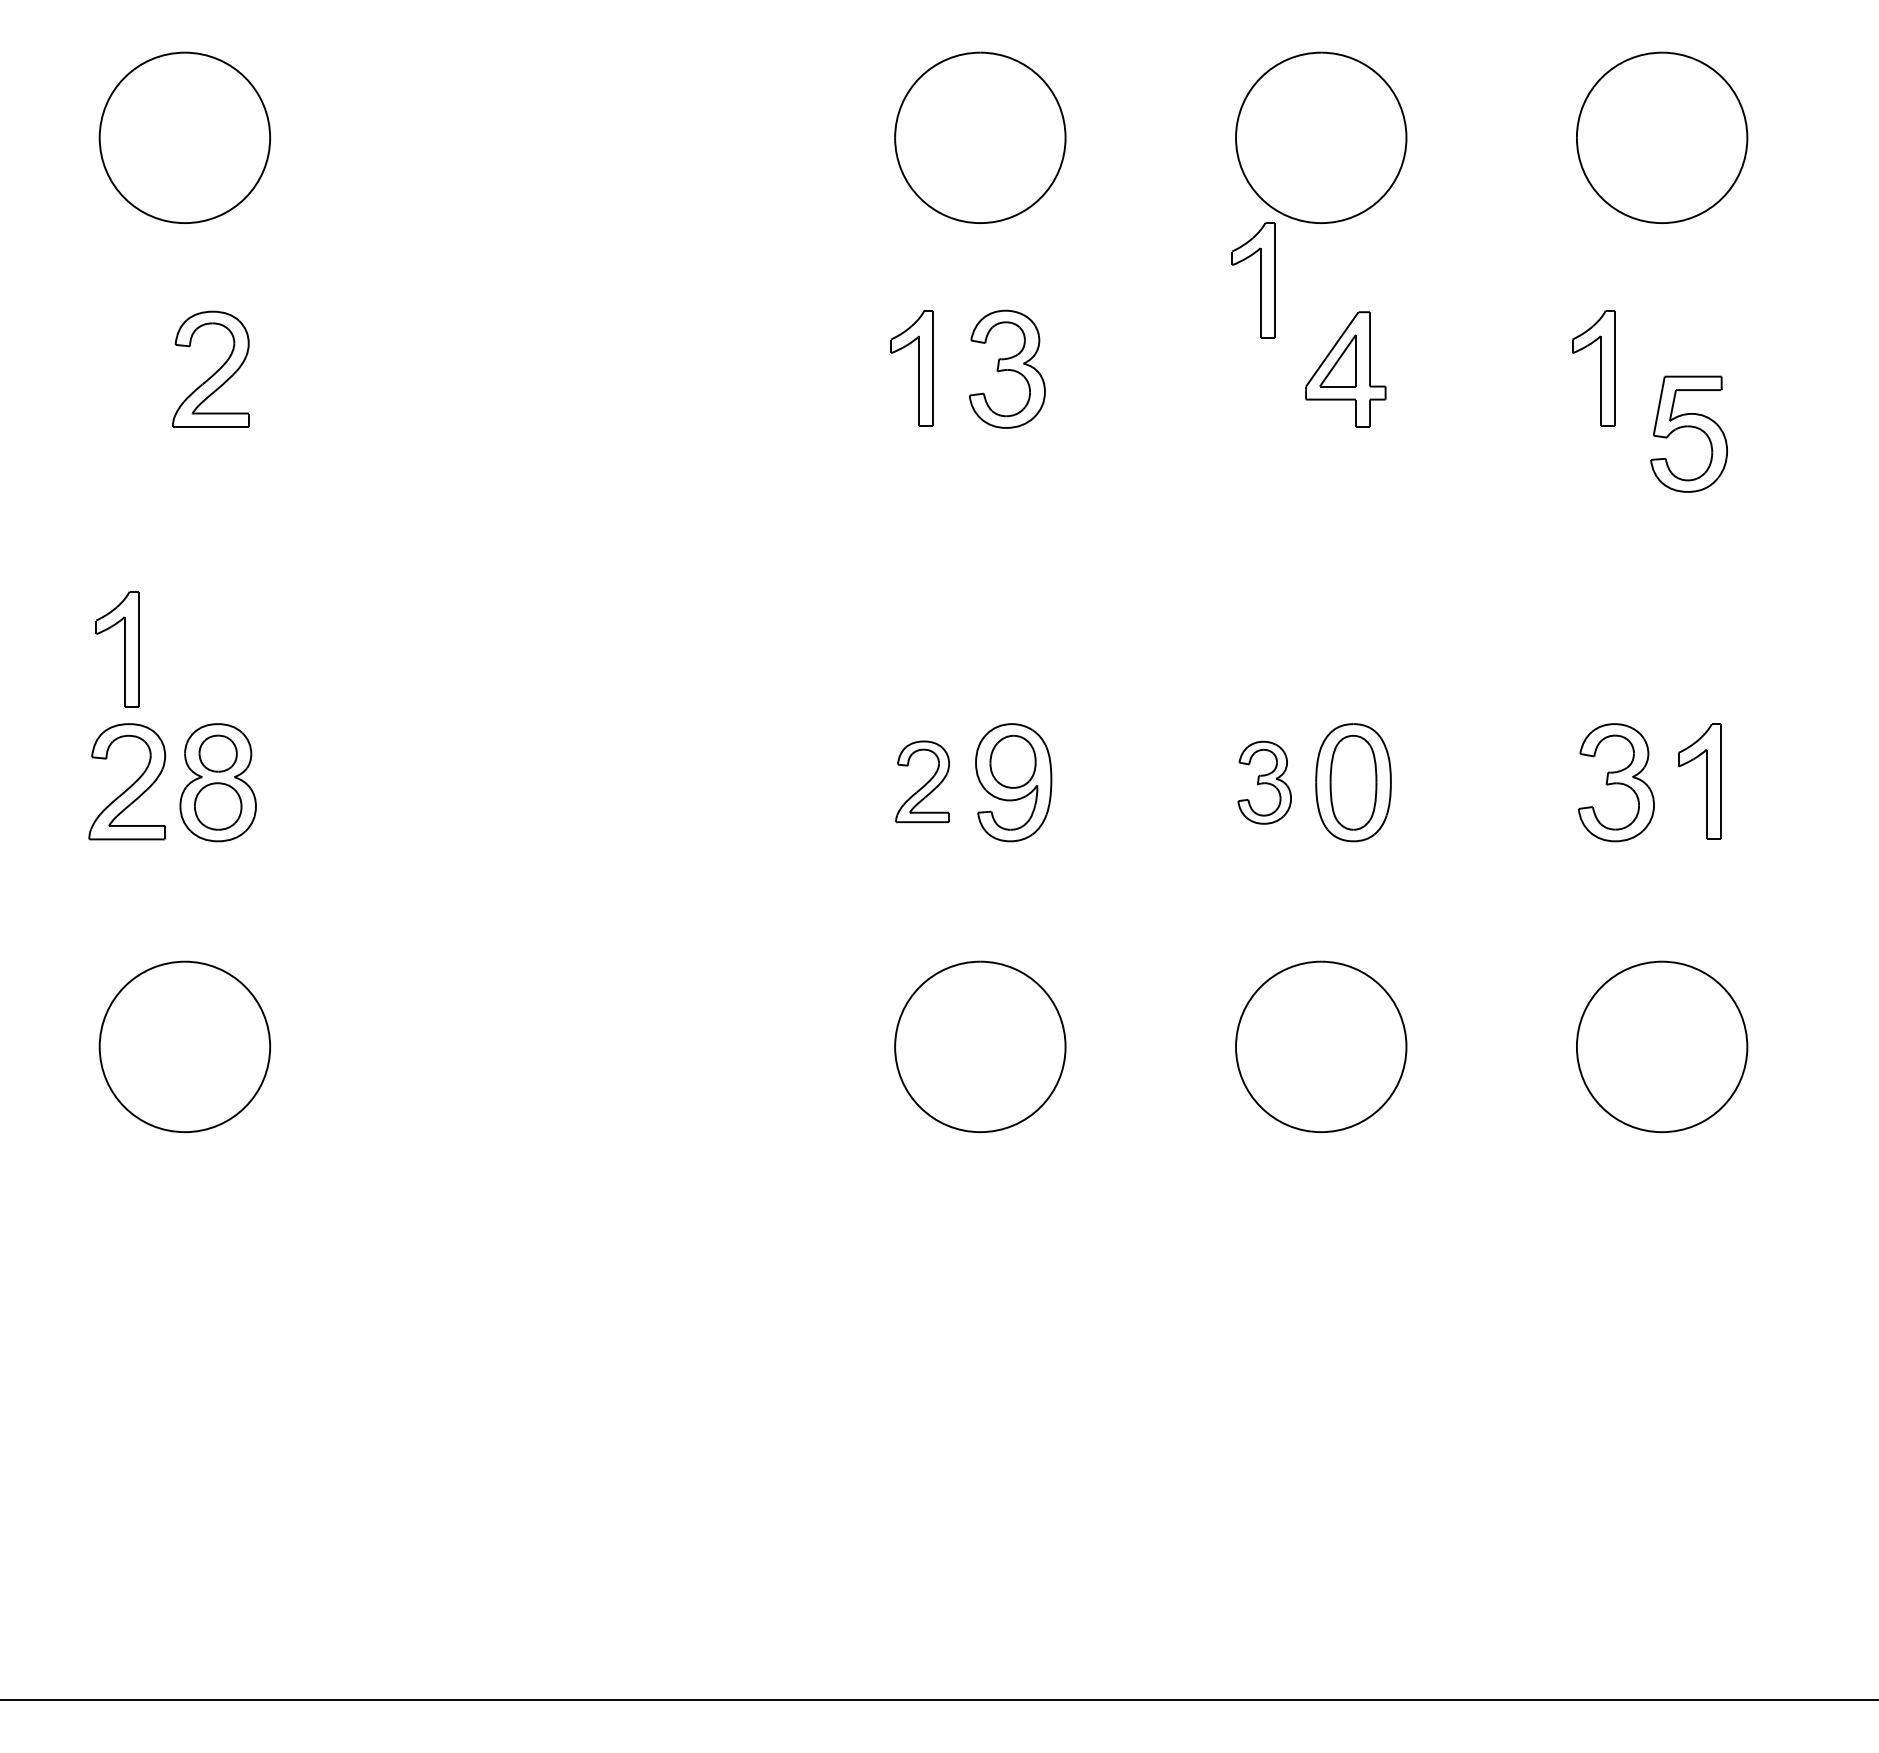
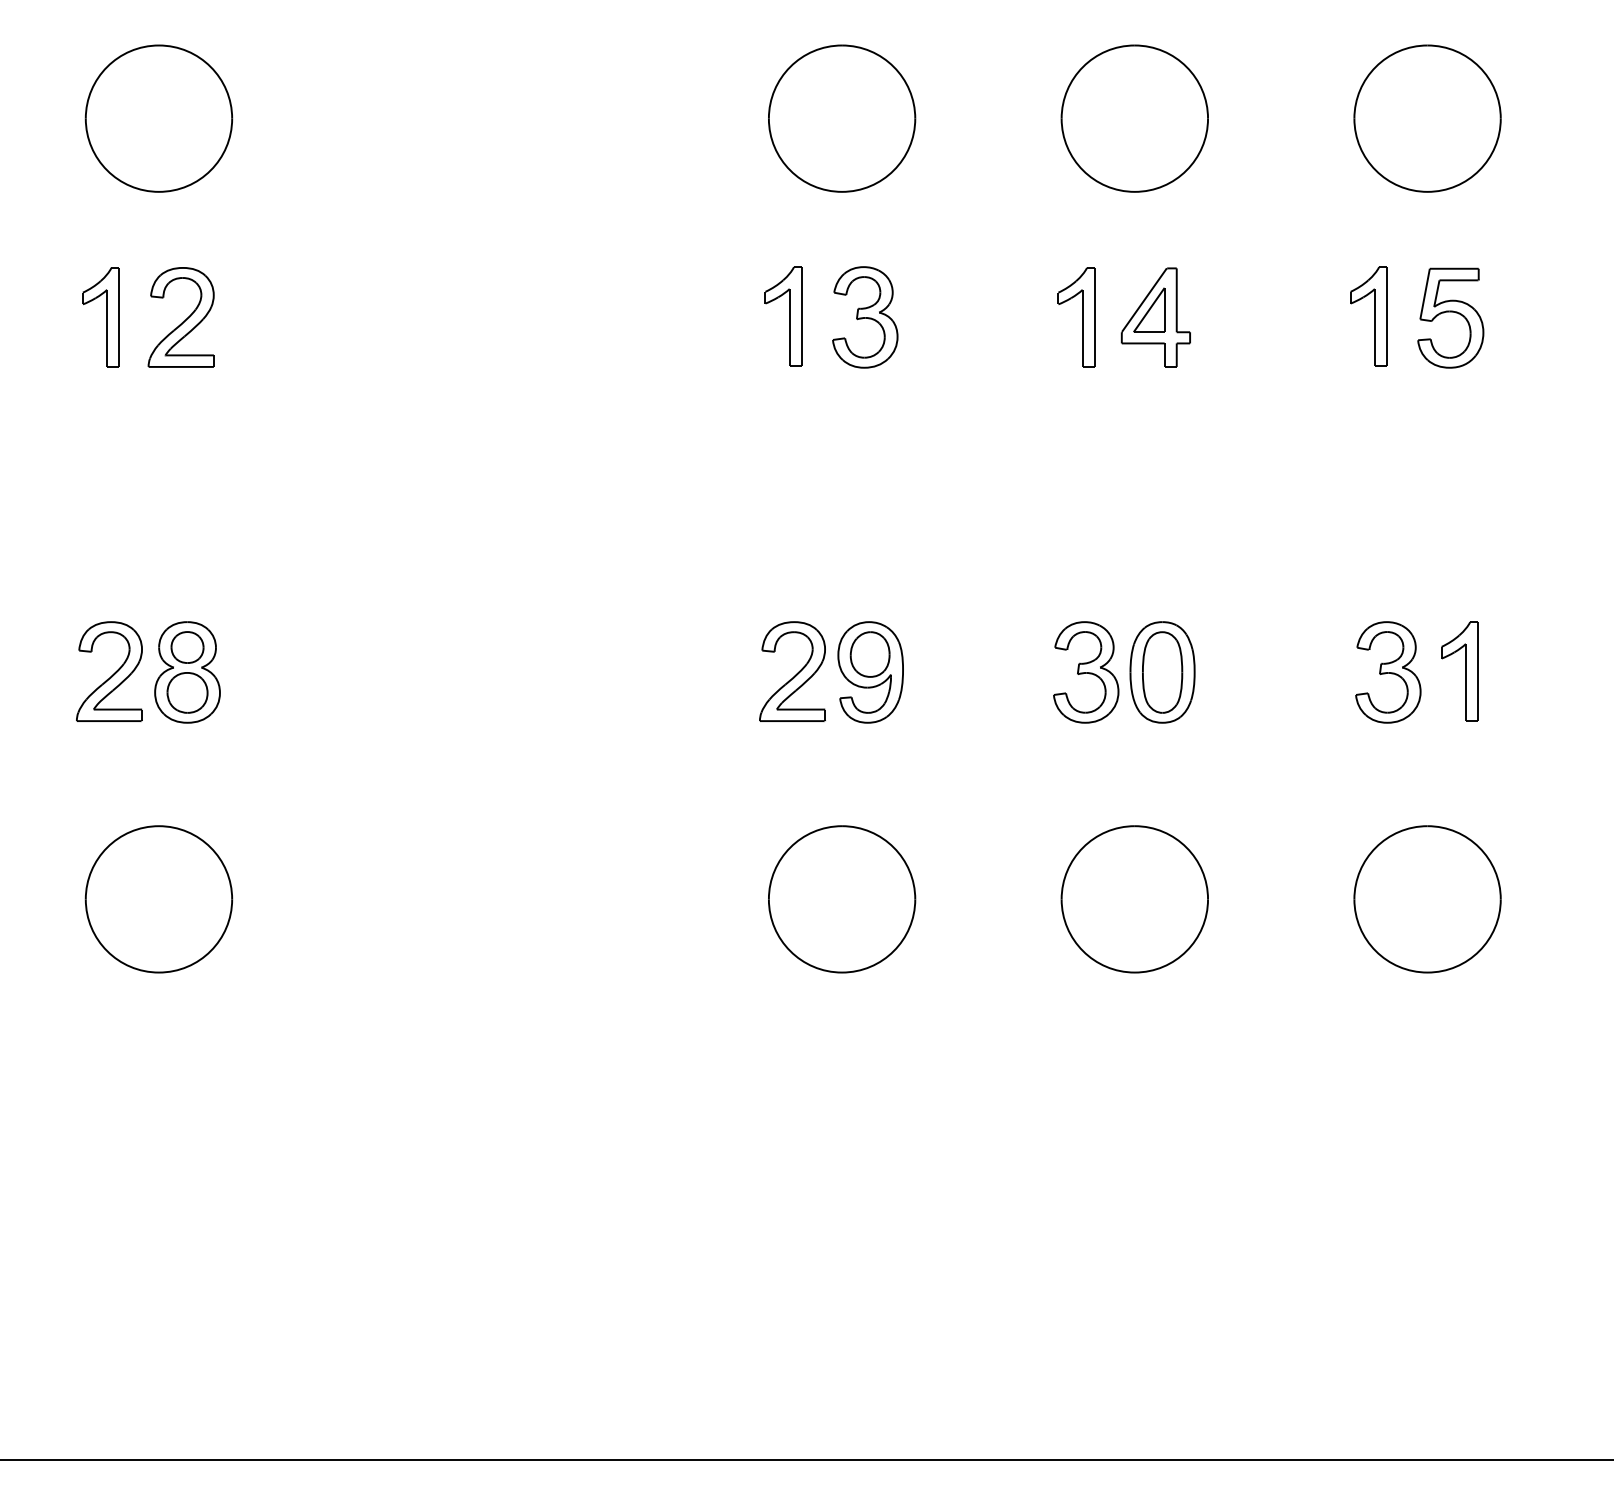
part: (1260, 280) -> (1082, 317), moved
part: (1688, 433) -> (1450, 317), moved
part: (124, 649) -> (107, 317), moved
part: (922, 781) -> (792, 671), size x1.43
part: (1264, 782) -> (1086, 672), size x1.43

